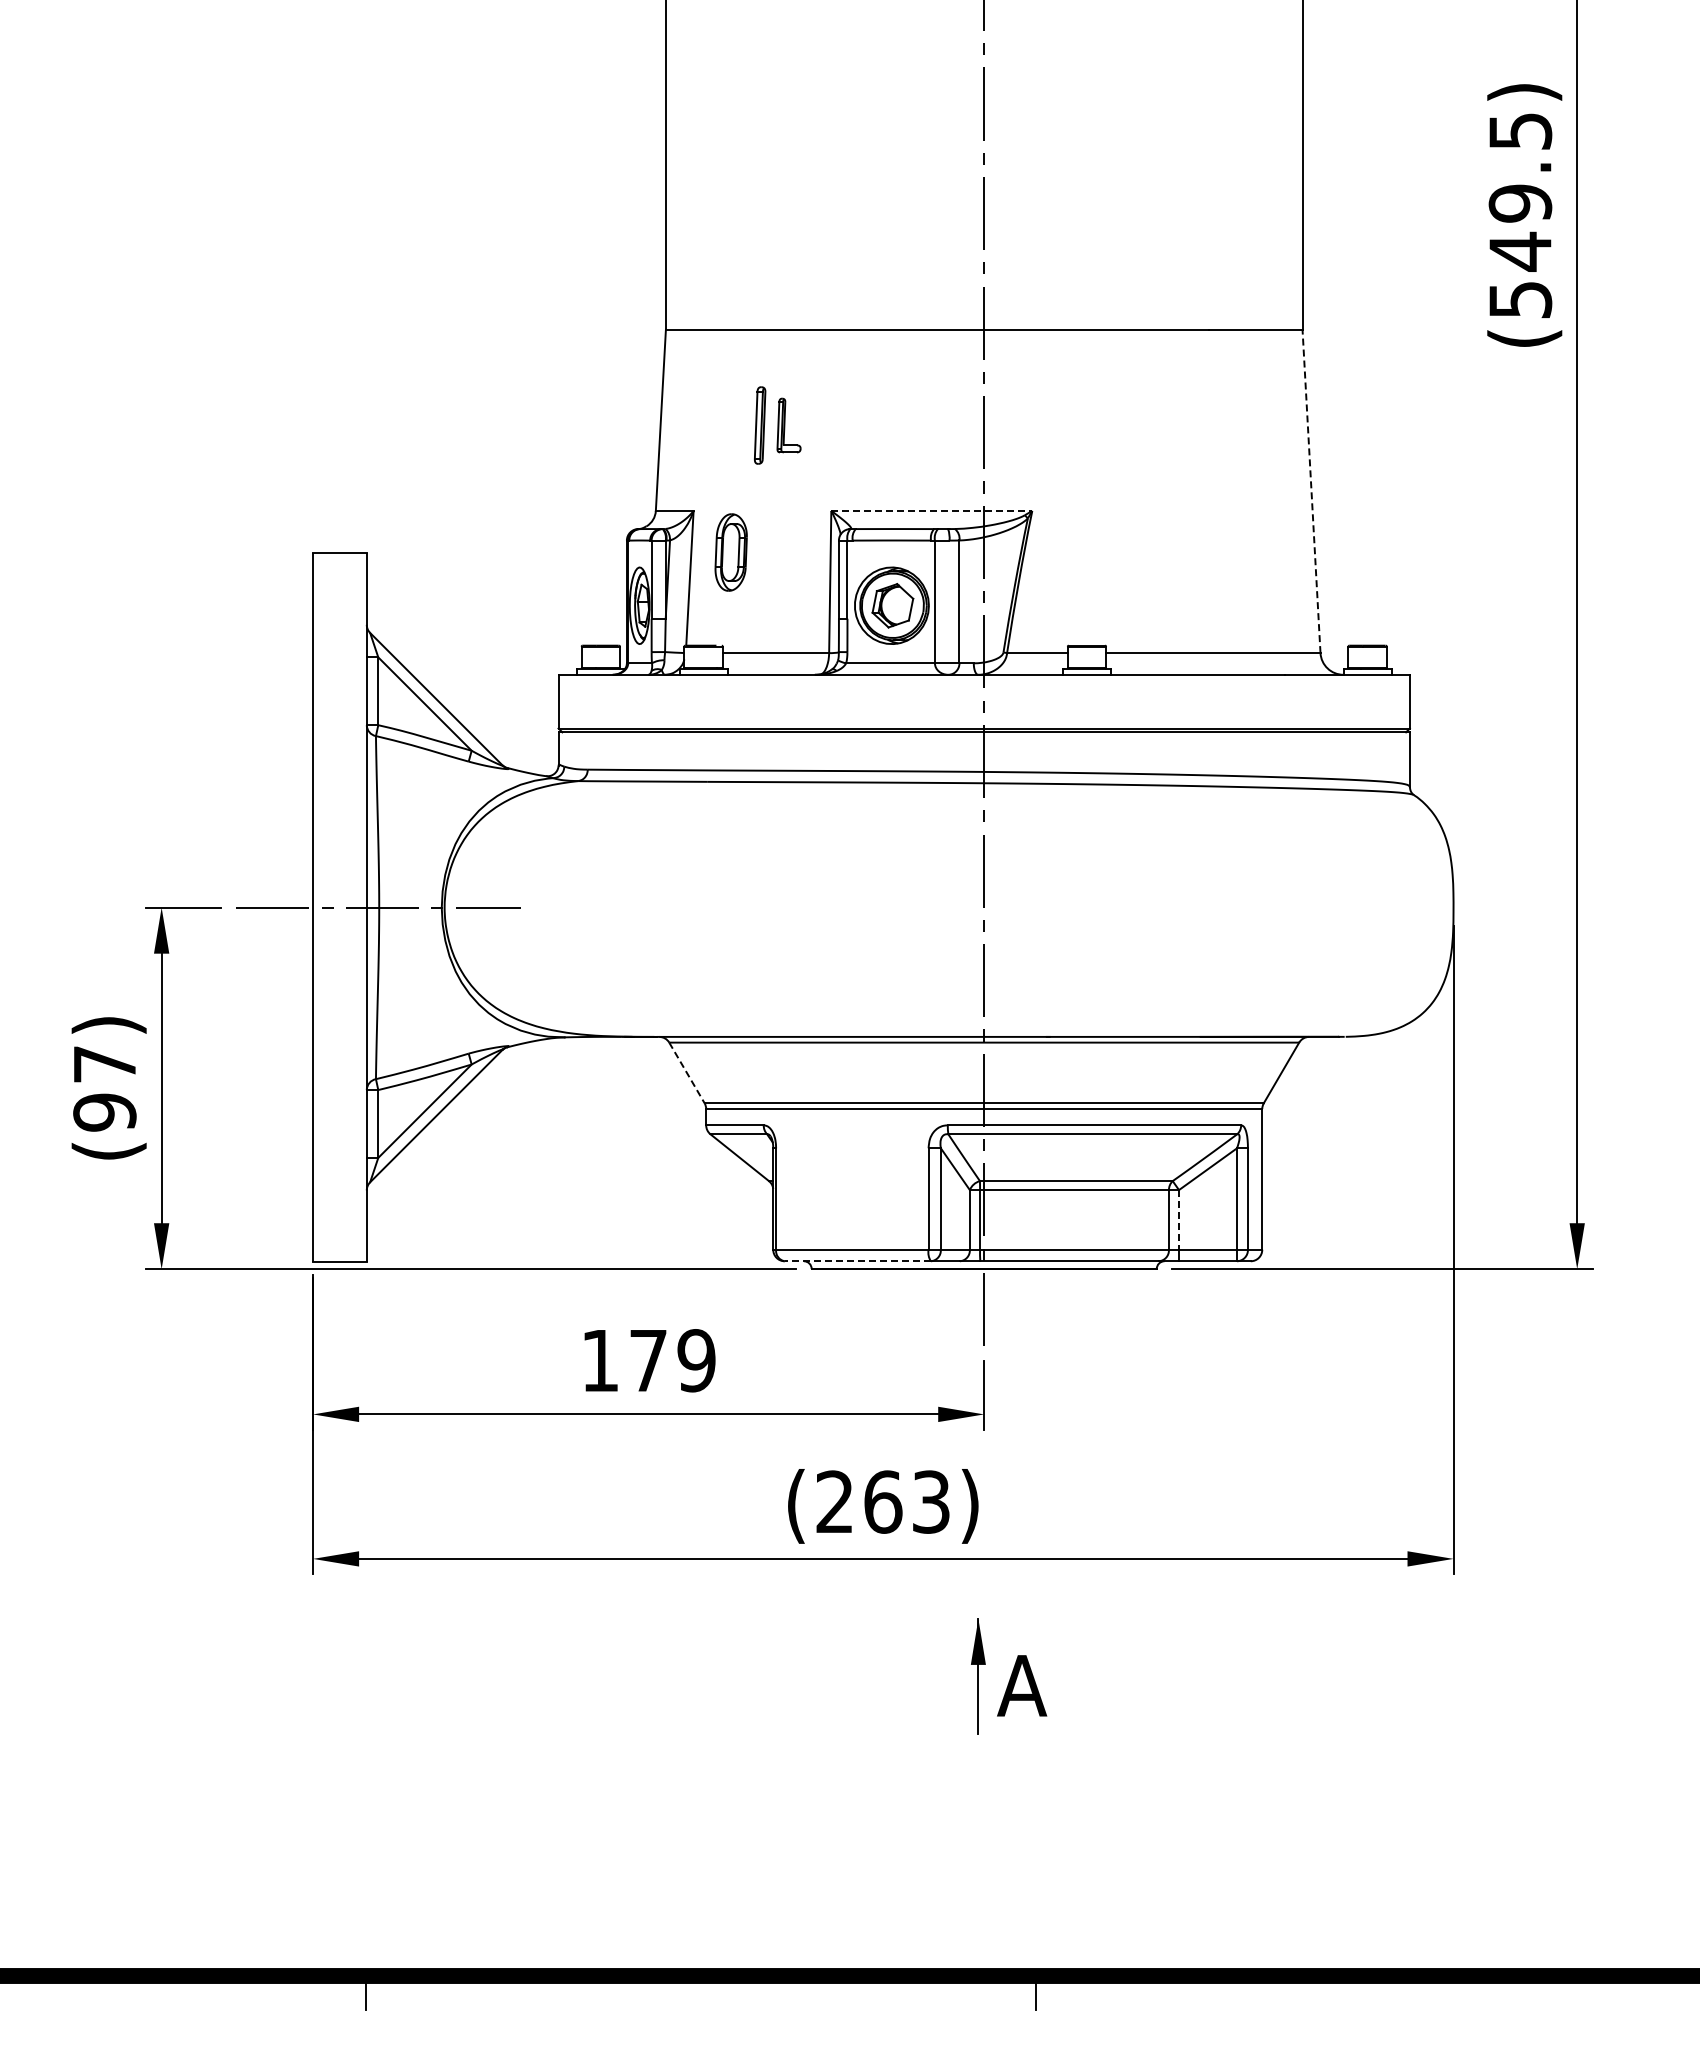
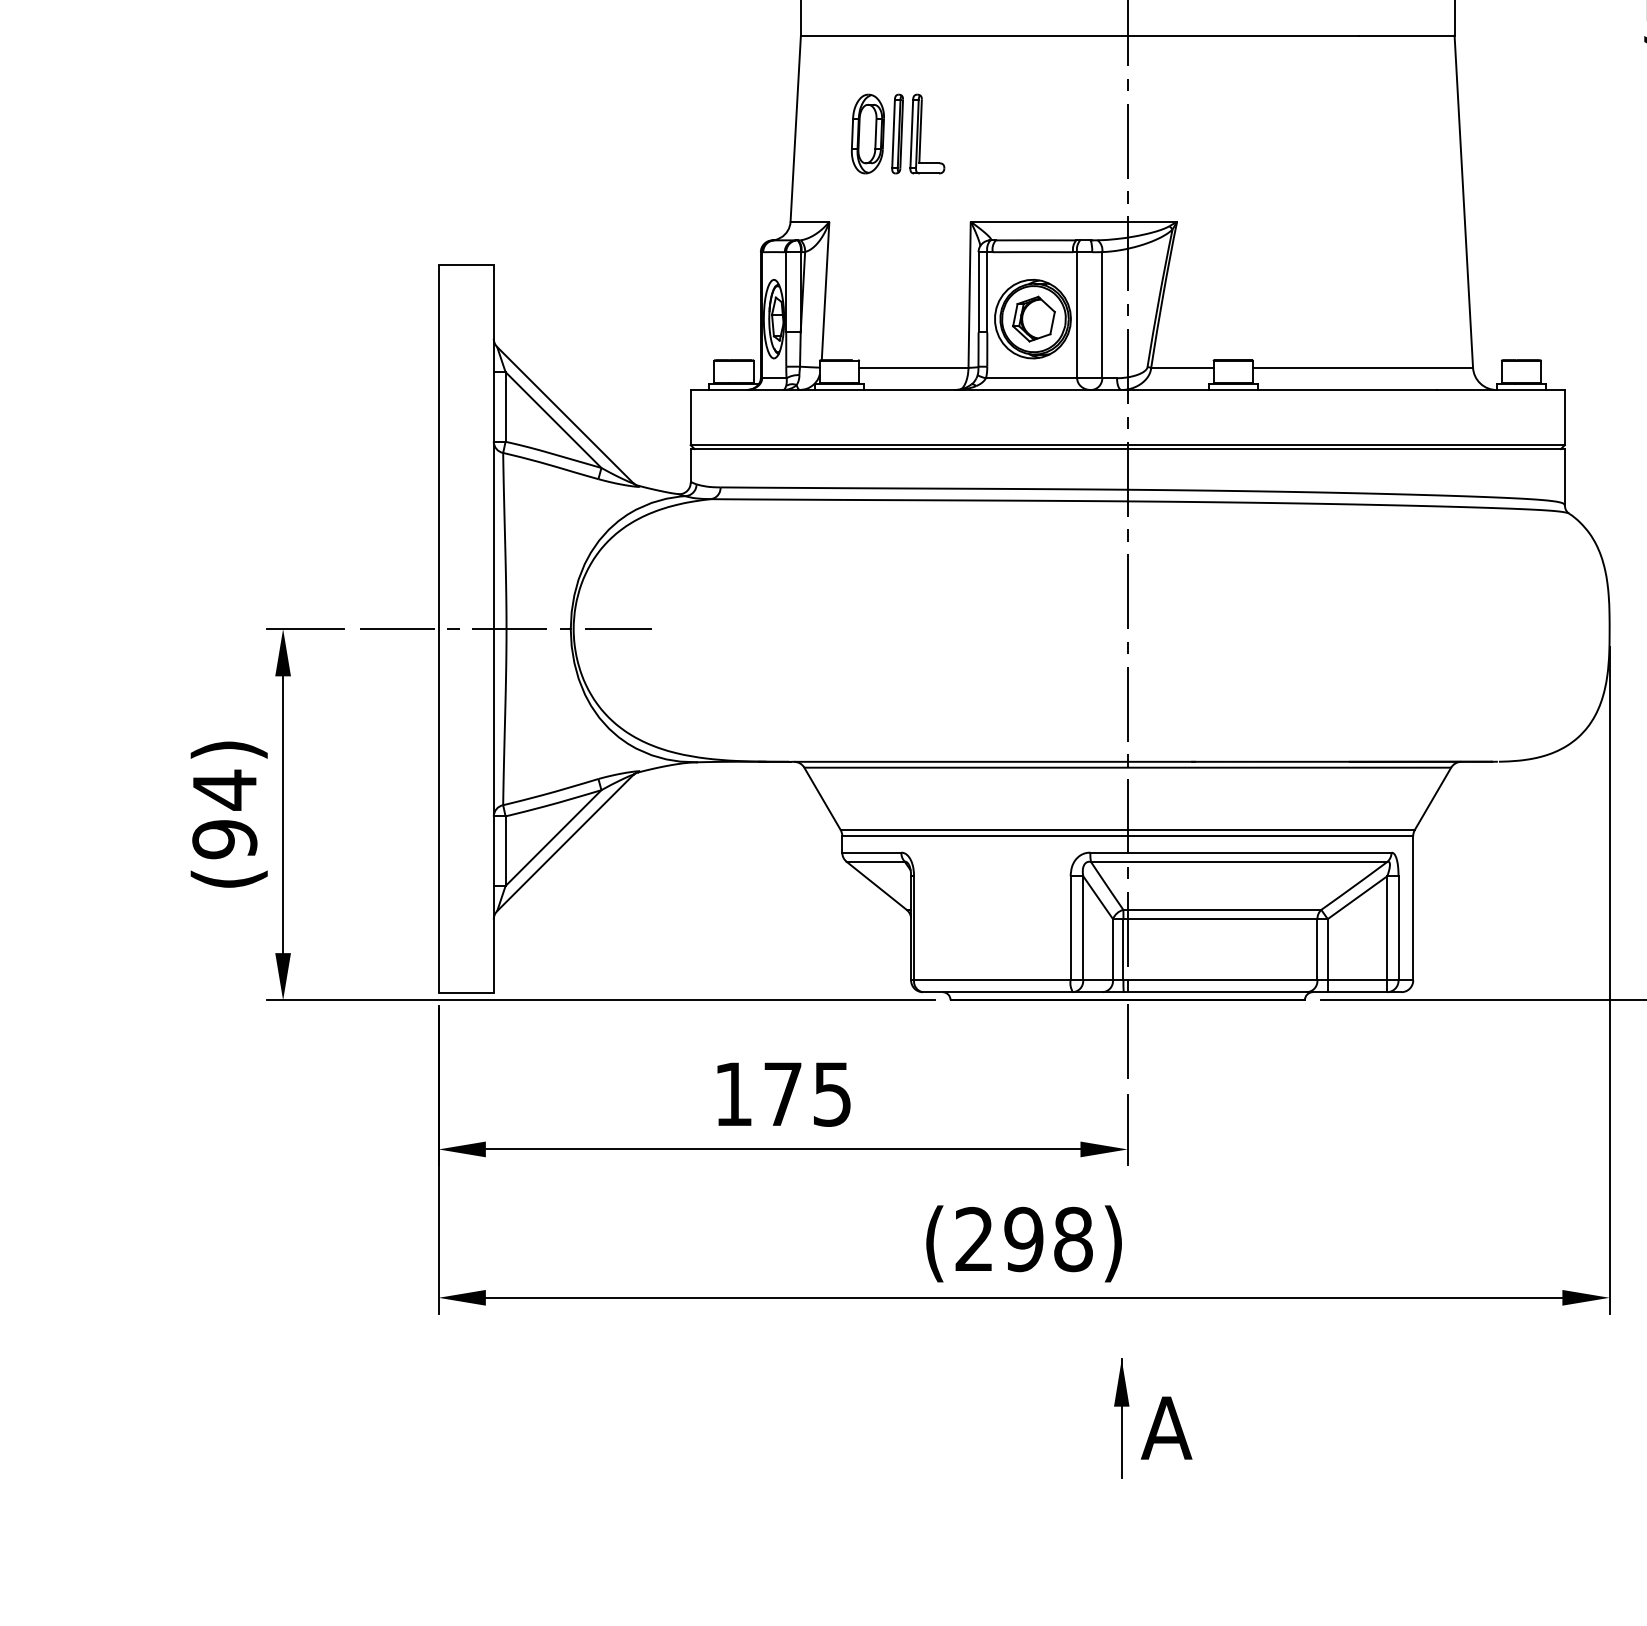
part: (788, 425) -> (926, 134), size x1.43
line: (1311, 491) -> (1463, 201), dashed -> solid
line: (932, 510) -> (1074, 221), dashed -> solid
part: (730, 552) -> (867, 134), moved
text: (104, 1064) -> (224, 790), (97) -> (94)
line: (687, 1073) -> (823, 799), dashed -> solid
line: (1179, 1219) -> (1328, 949), dashed -> solid
line: (857, 1261) -> (997, 992), dashed -> solid
text: (696, 1360) -> (832, 1094), 179 -> 175
text: (907, 1501) -> (1048, 1238), (263) -> (298)

